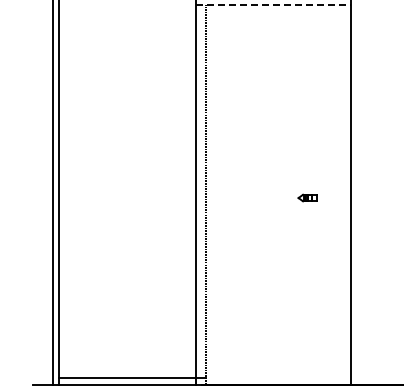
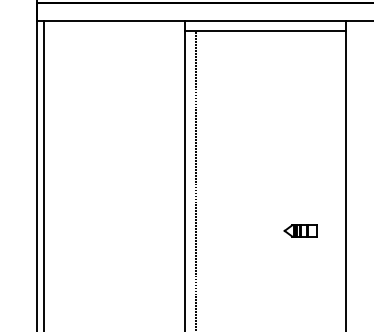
line: (273, 4) -> (265, 31), dashed -> solid
part: (307, 197) -> (300, 230), size x1.67

